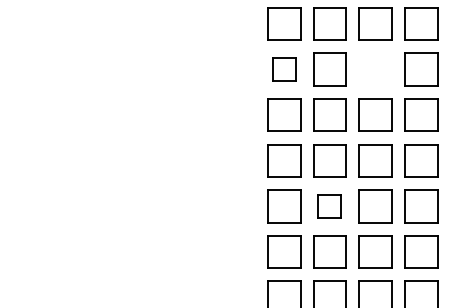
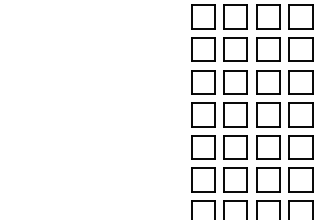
part: (284, 69) -> (203, 49), size x1.43
part: (375, 69) -> (268, 49), added
part: (329, 206) -> (235, 147), size x1.43

